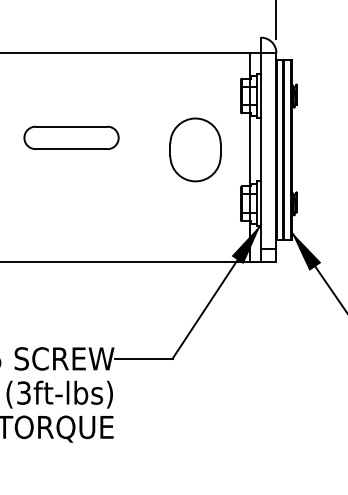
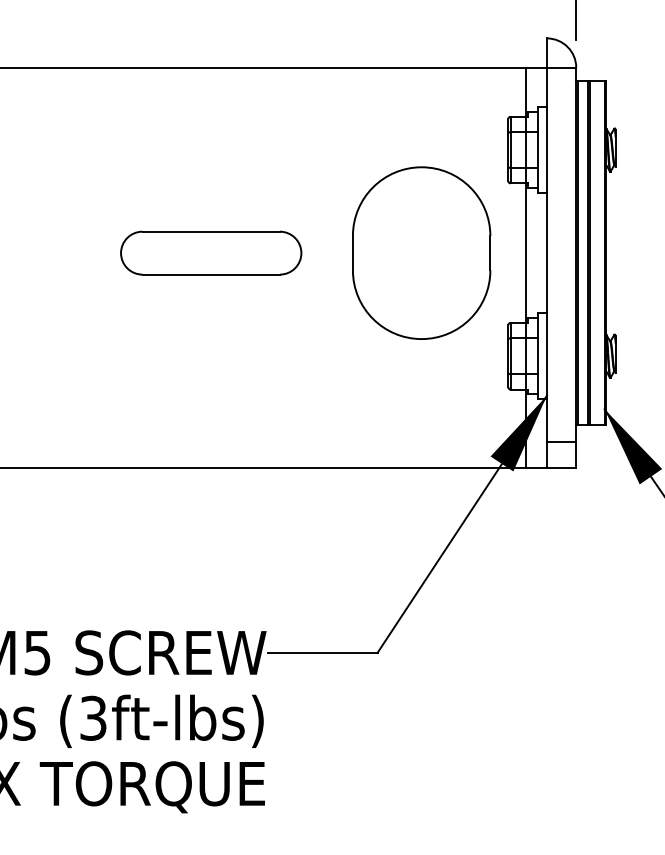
part: (71, 137) -> (211, 252), moved
part: (195, 149) -> (421, 252), size x1.43

